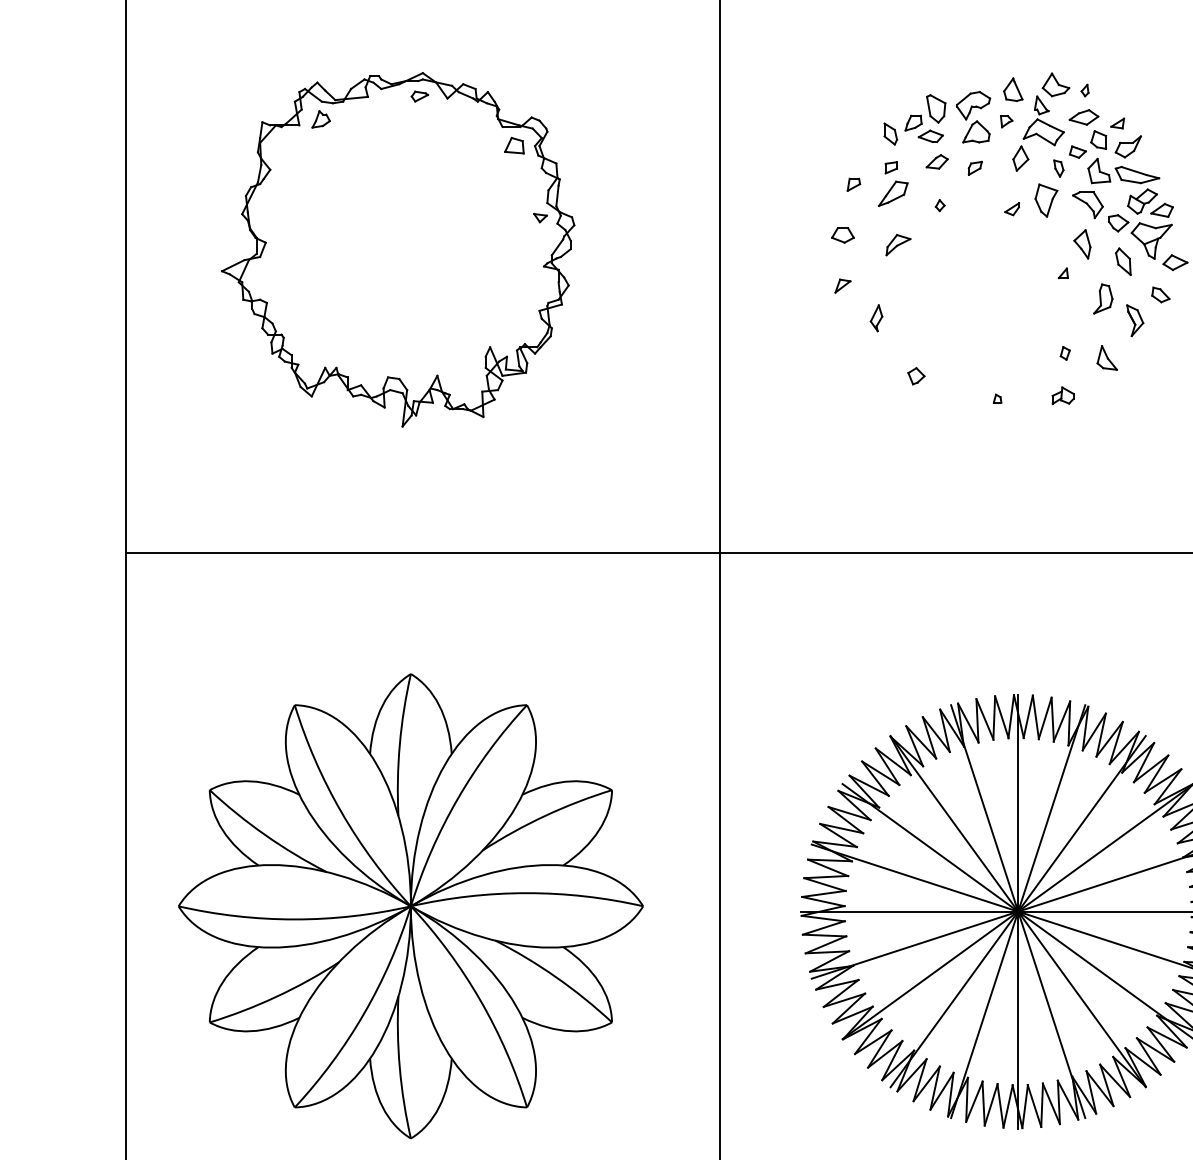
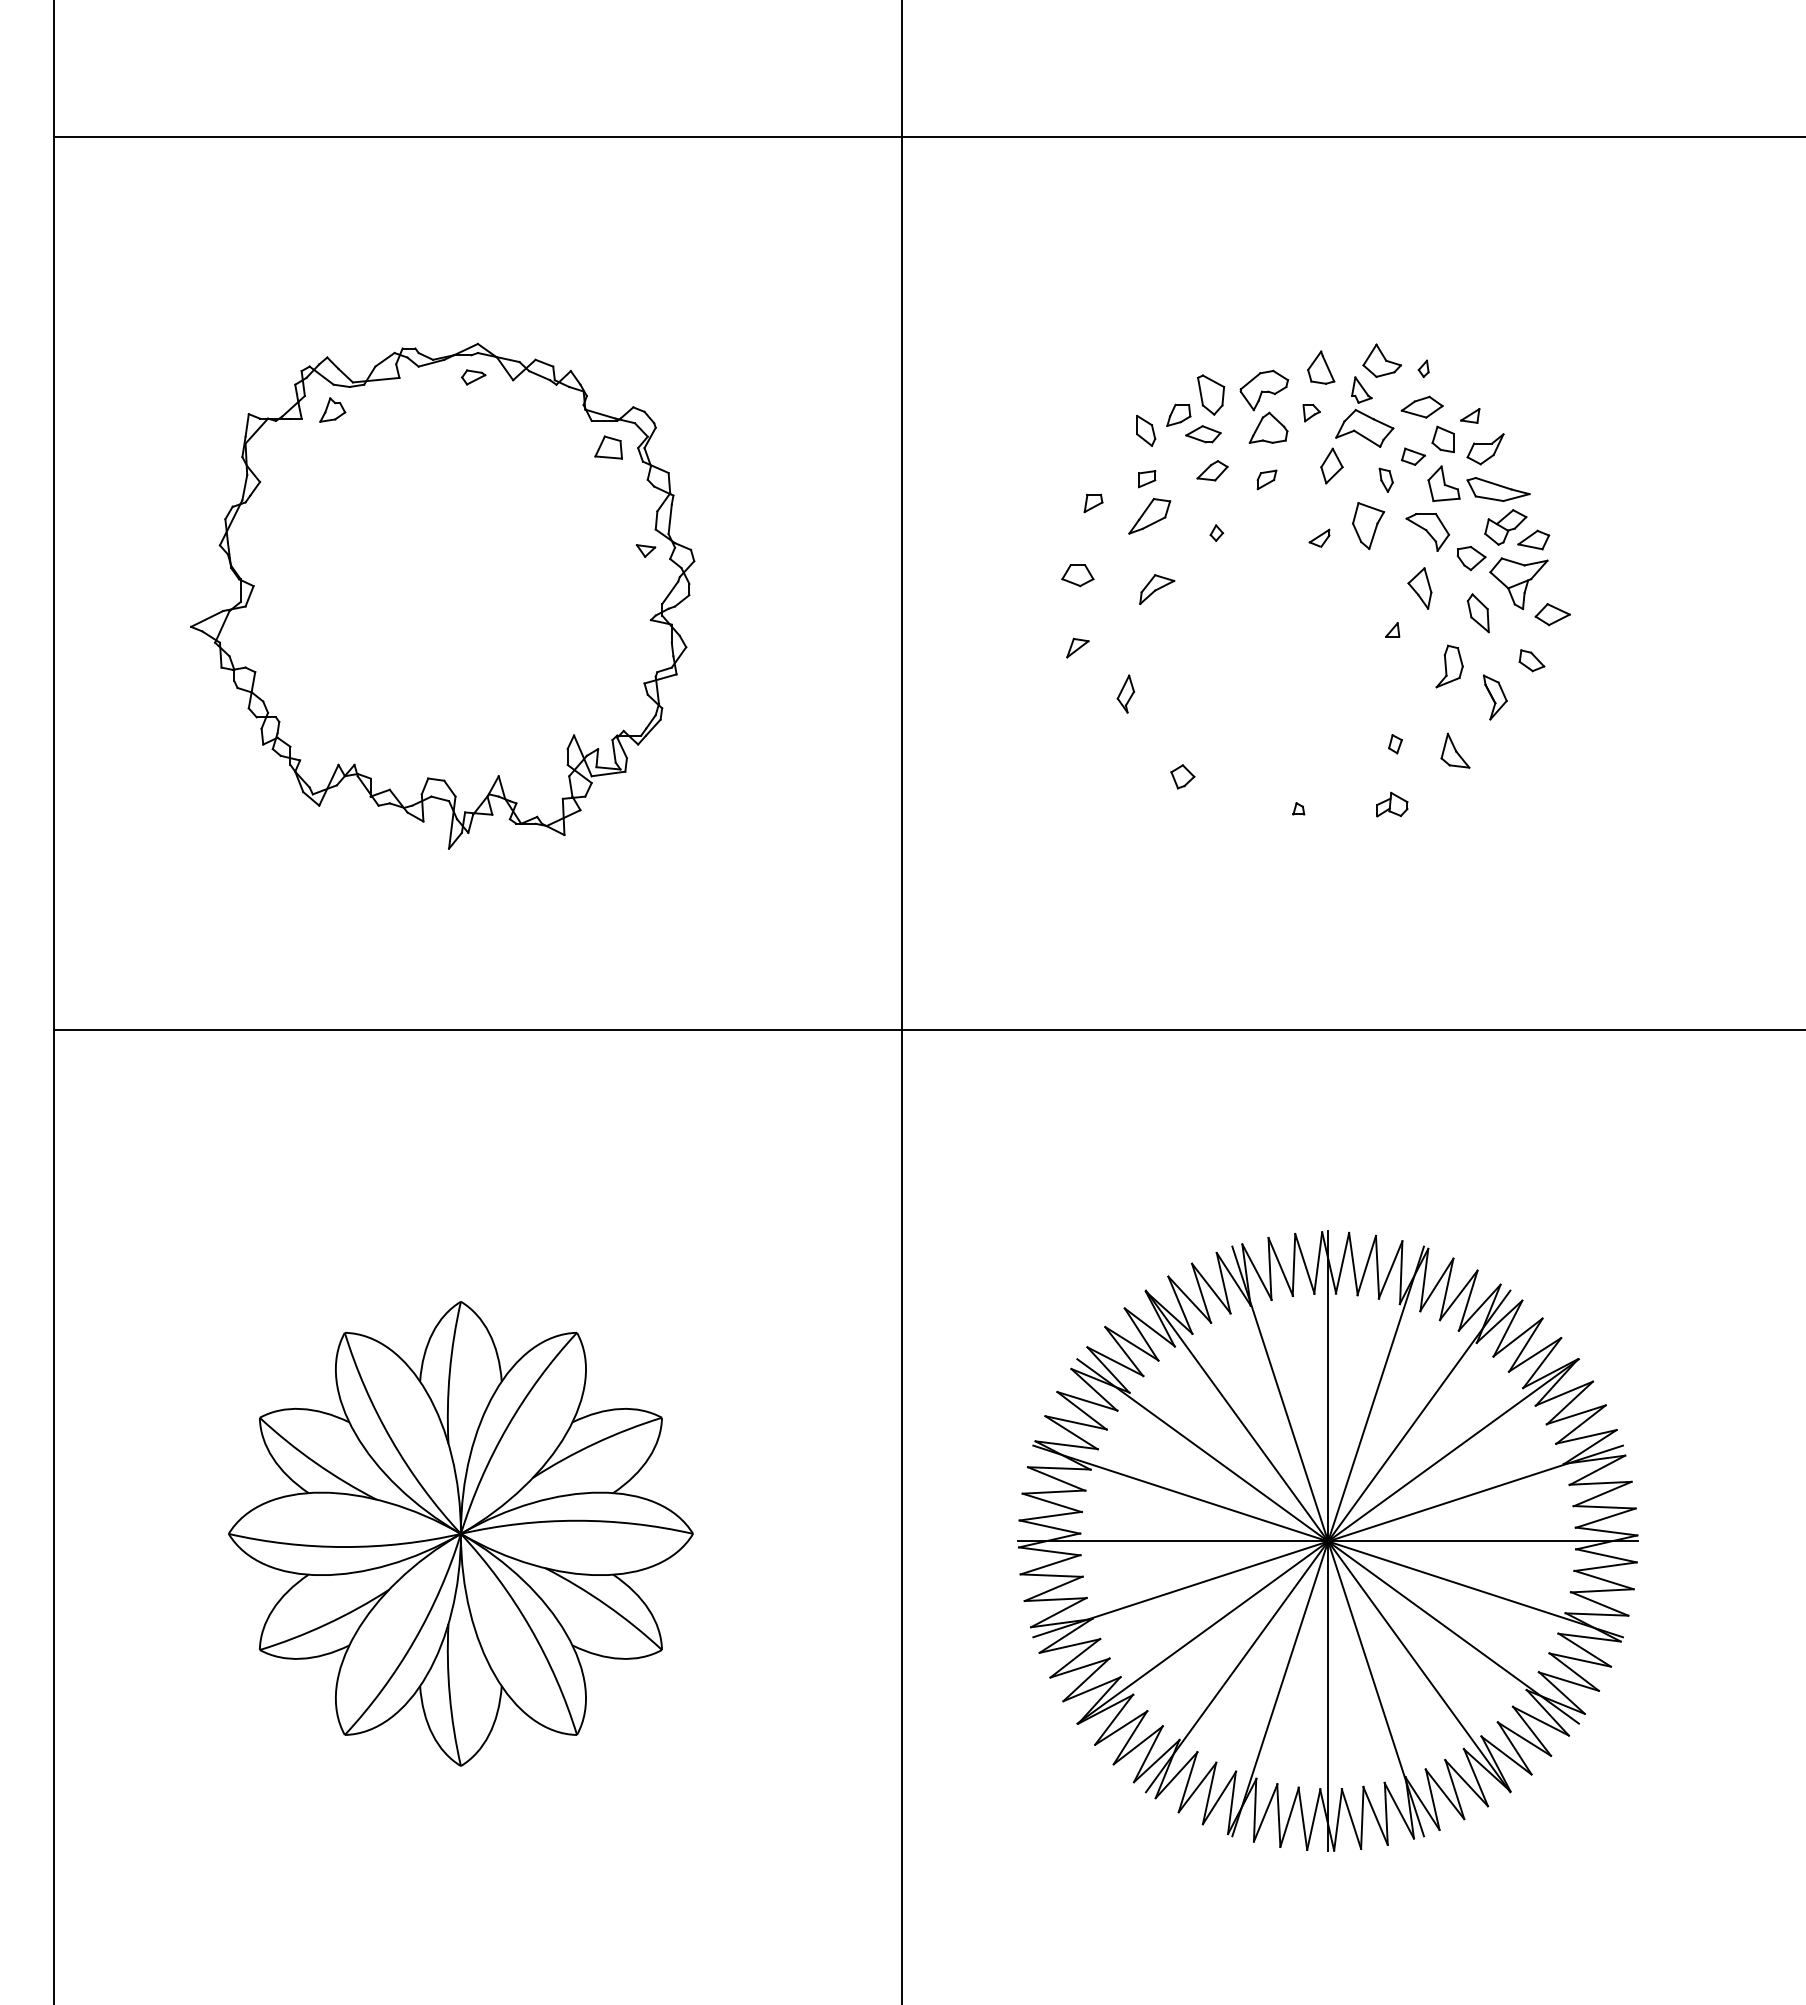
part: (410, 906) -> (460, 1533), size x0.7

